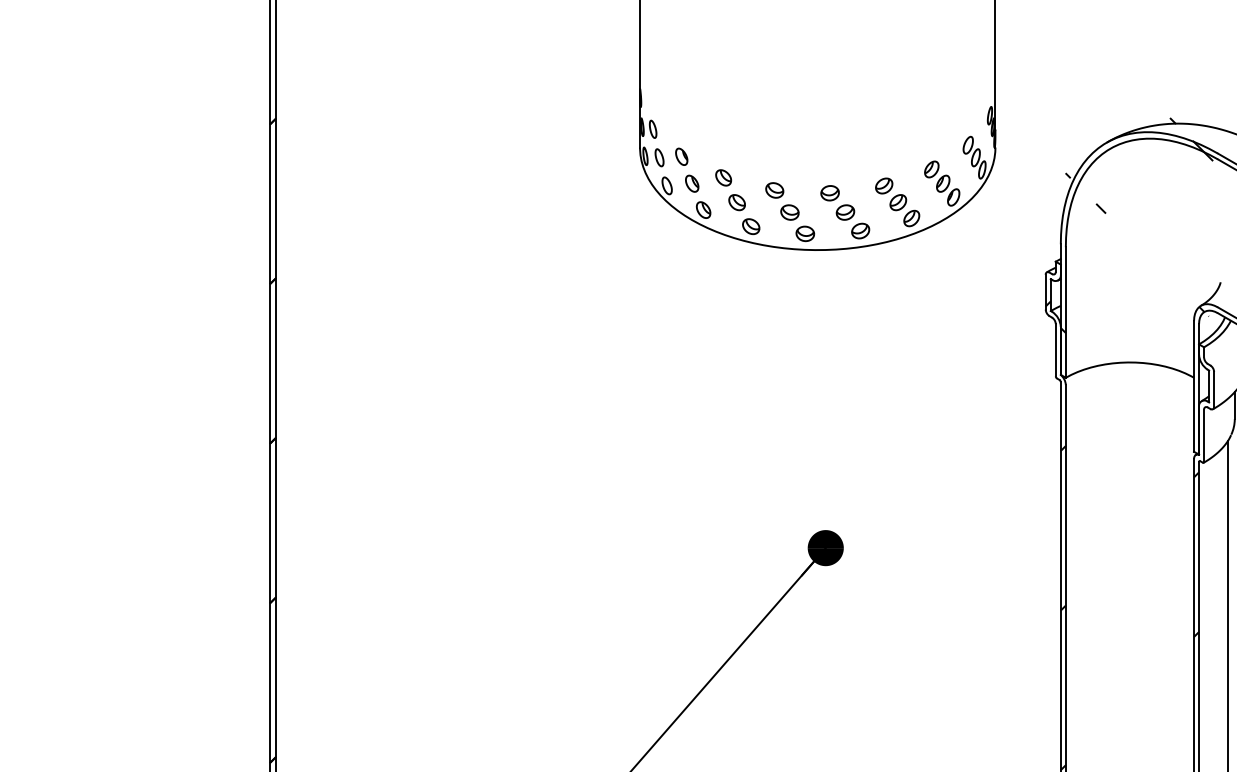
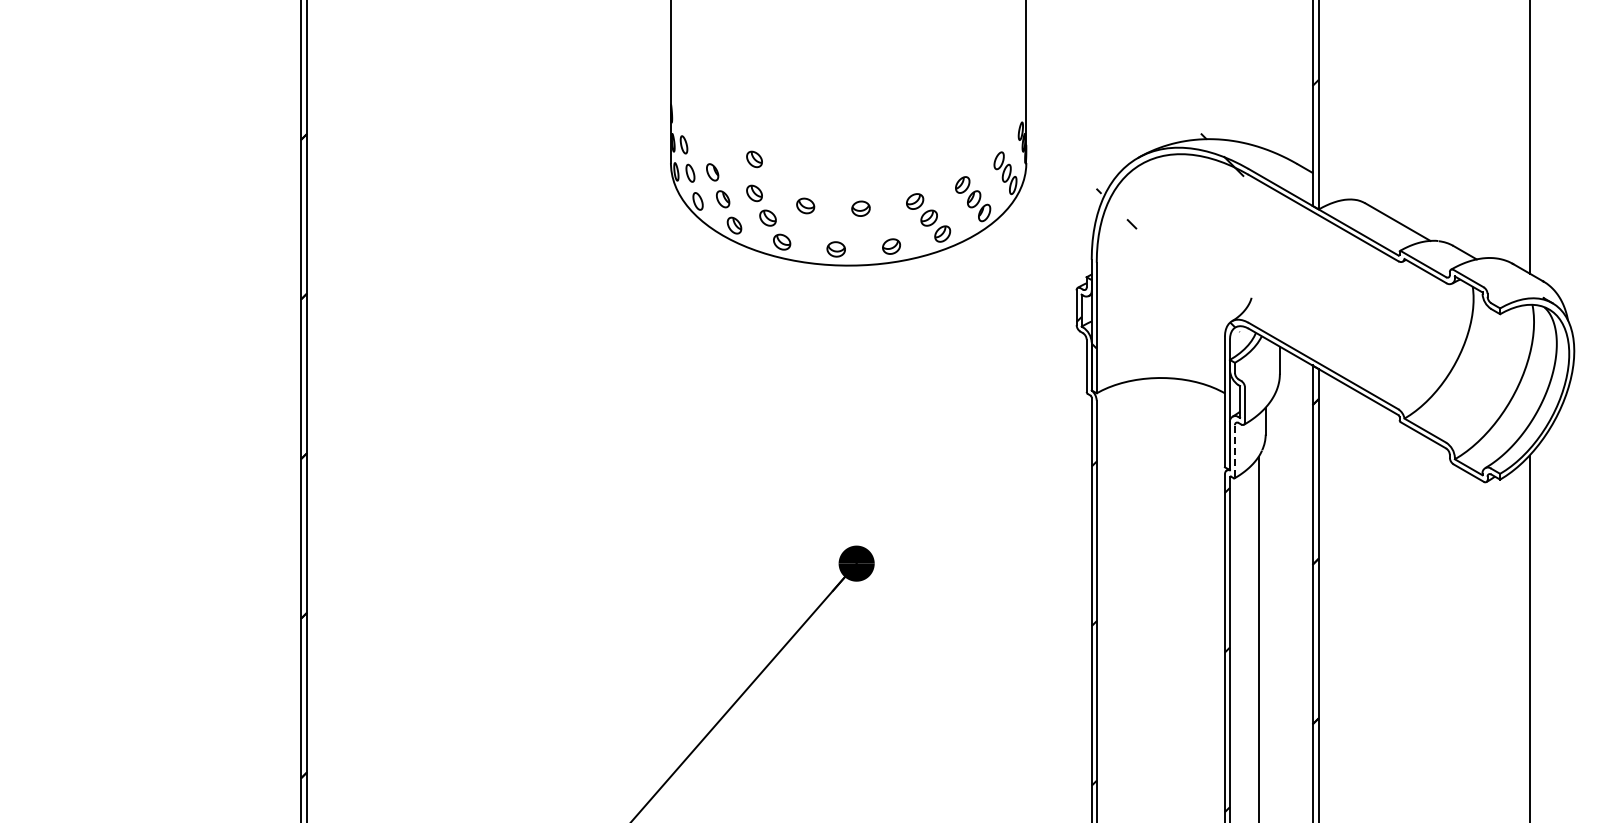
part: (723, 143) -> (754, 159), added
part: (789, 211) -> (820, 227), removed
part: (844, 211) -> (875, 227), removed
line: (1203, 434) -> (1234, 450), solid -> dashed

